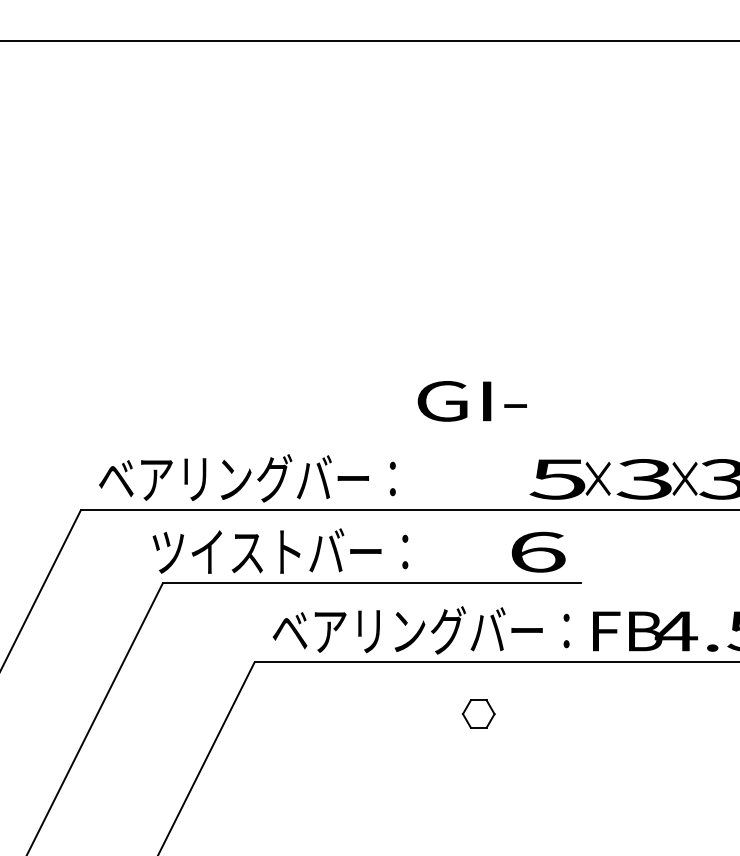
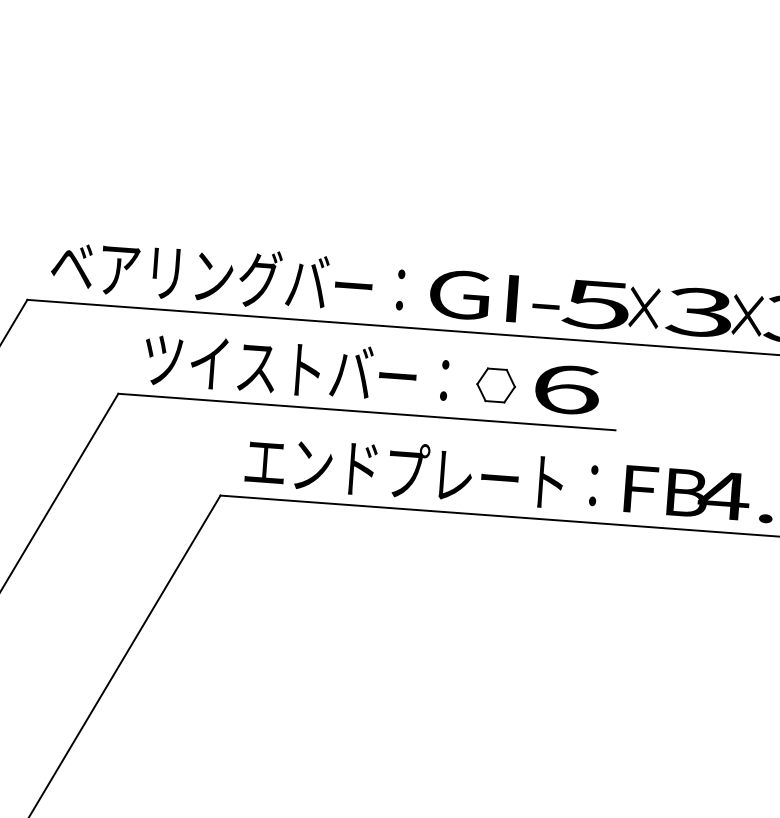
text: (471, 401) -> (493, 297), moved
text: (280, 550) -> (296, 367), moved
text: (407, 630) -> (404, 471), ベアリングバー： -> エンドプレート：
part: (478, 713) -> (495, 384), moved

